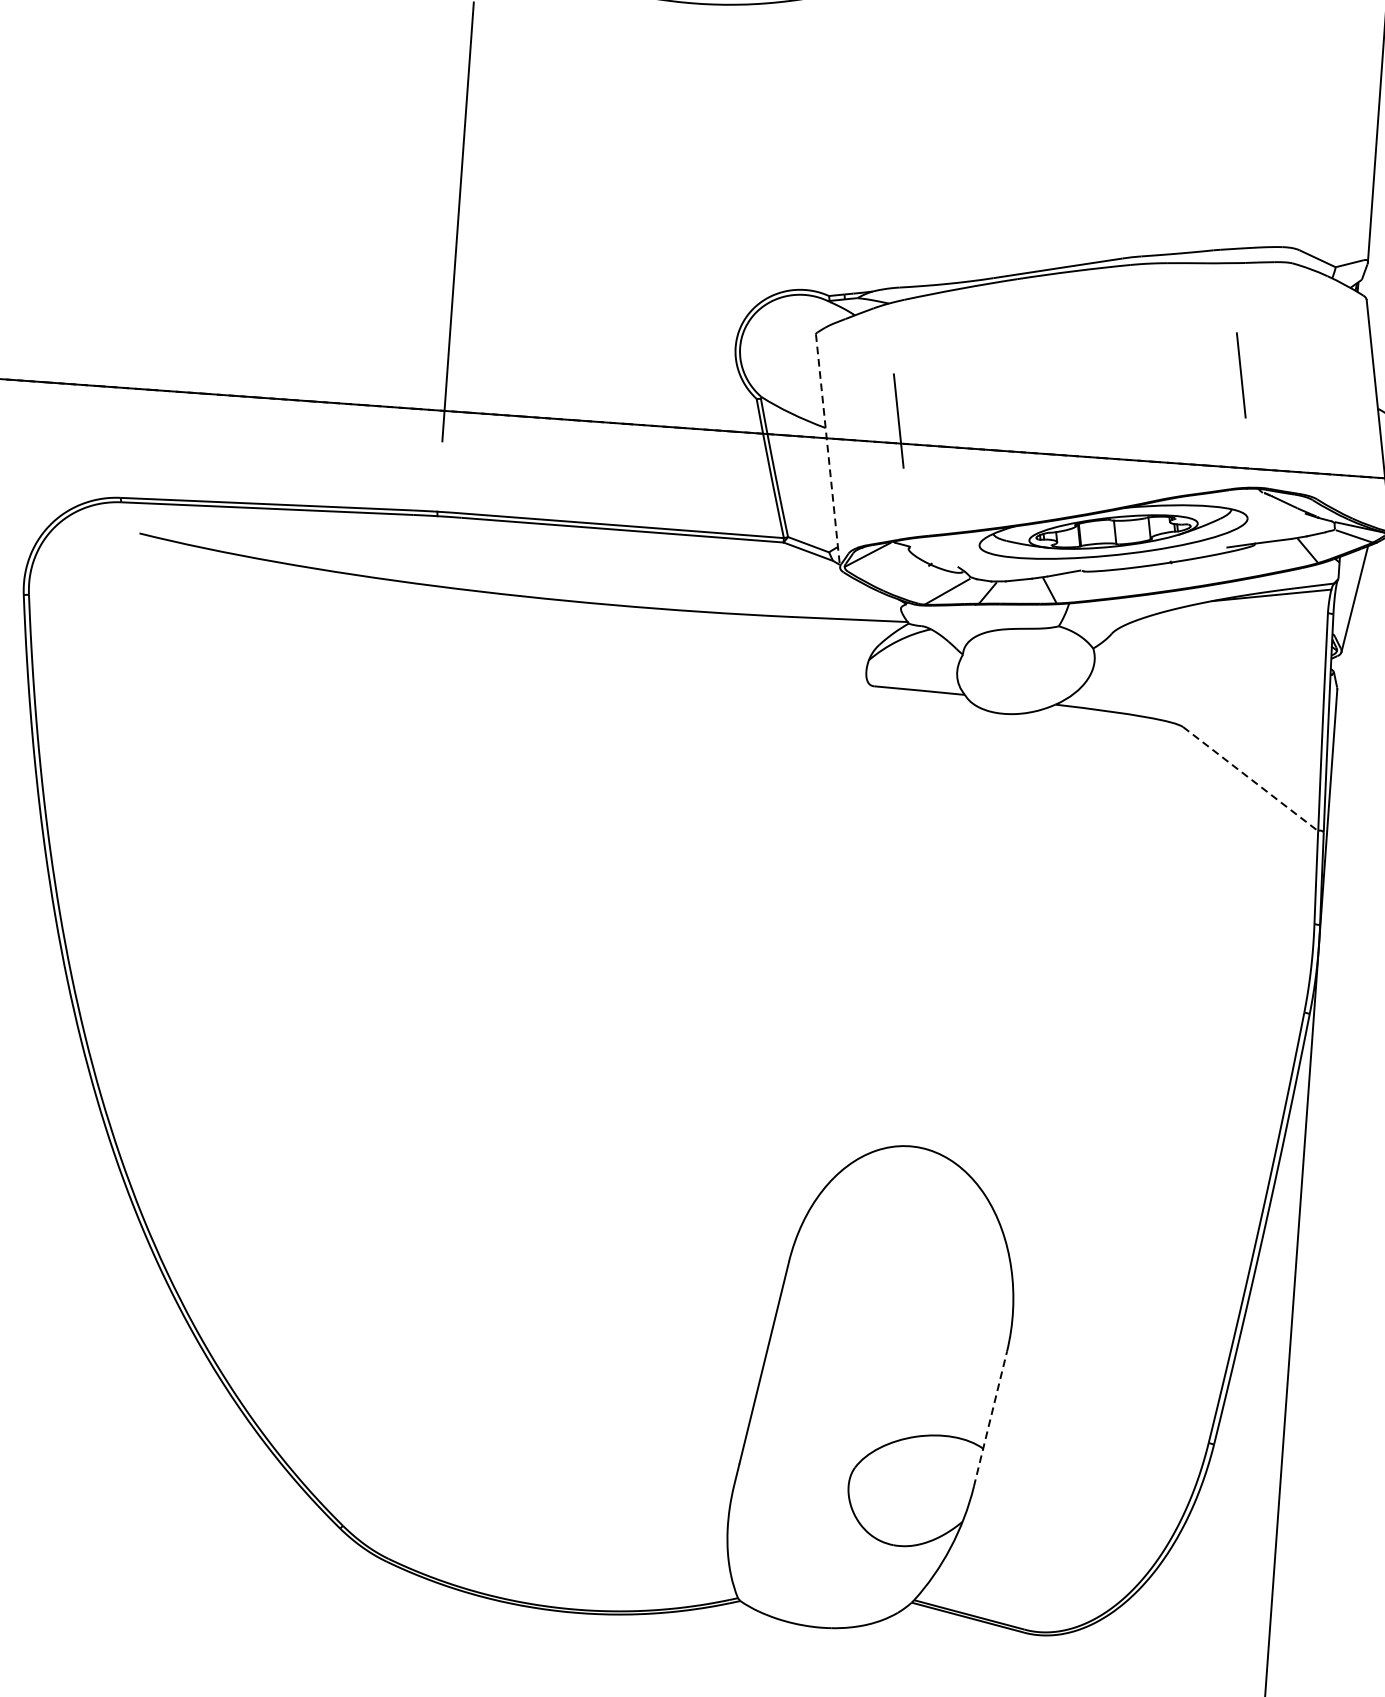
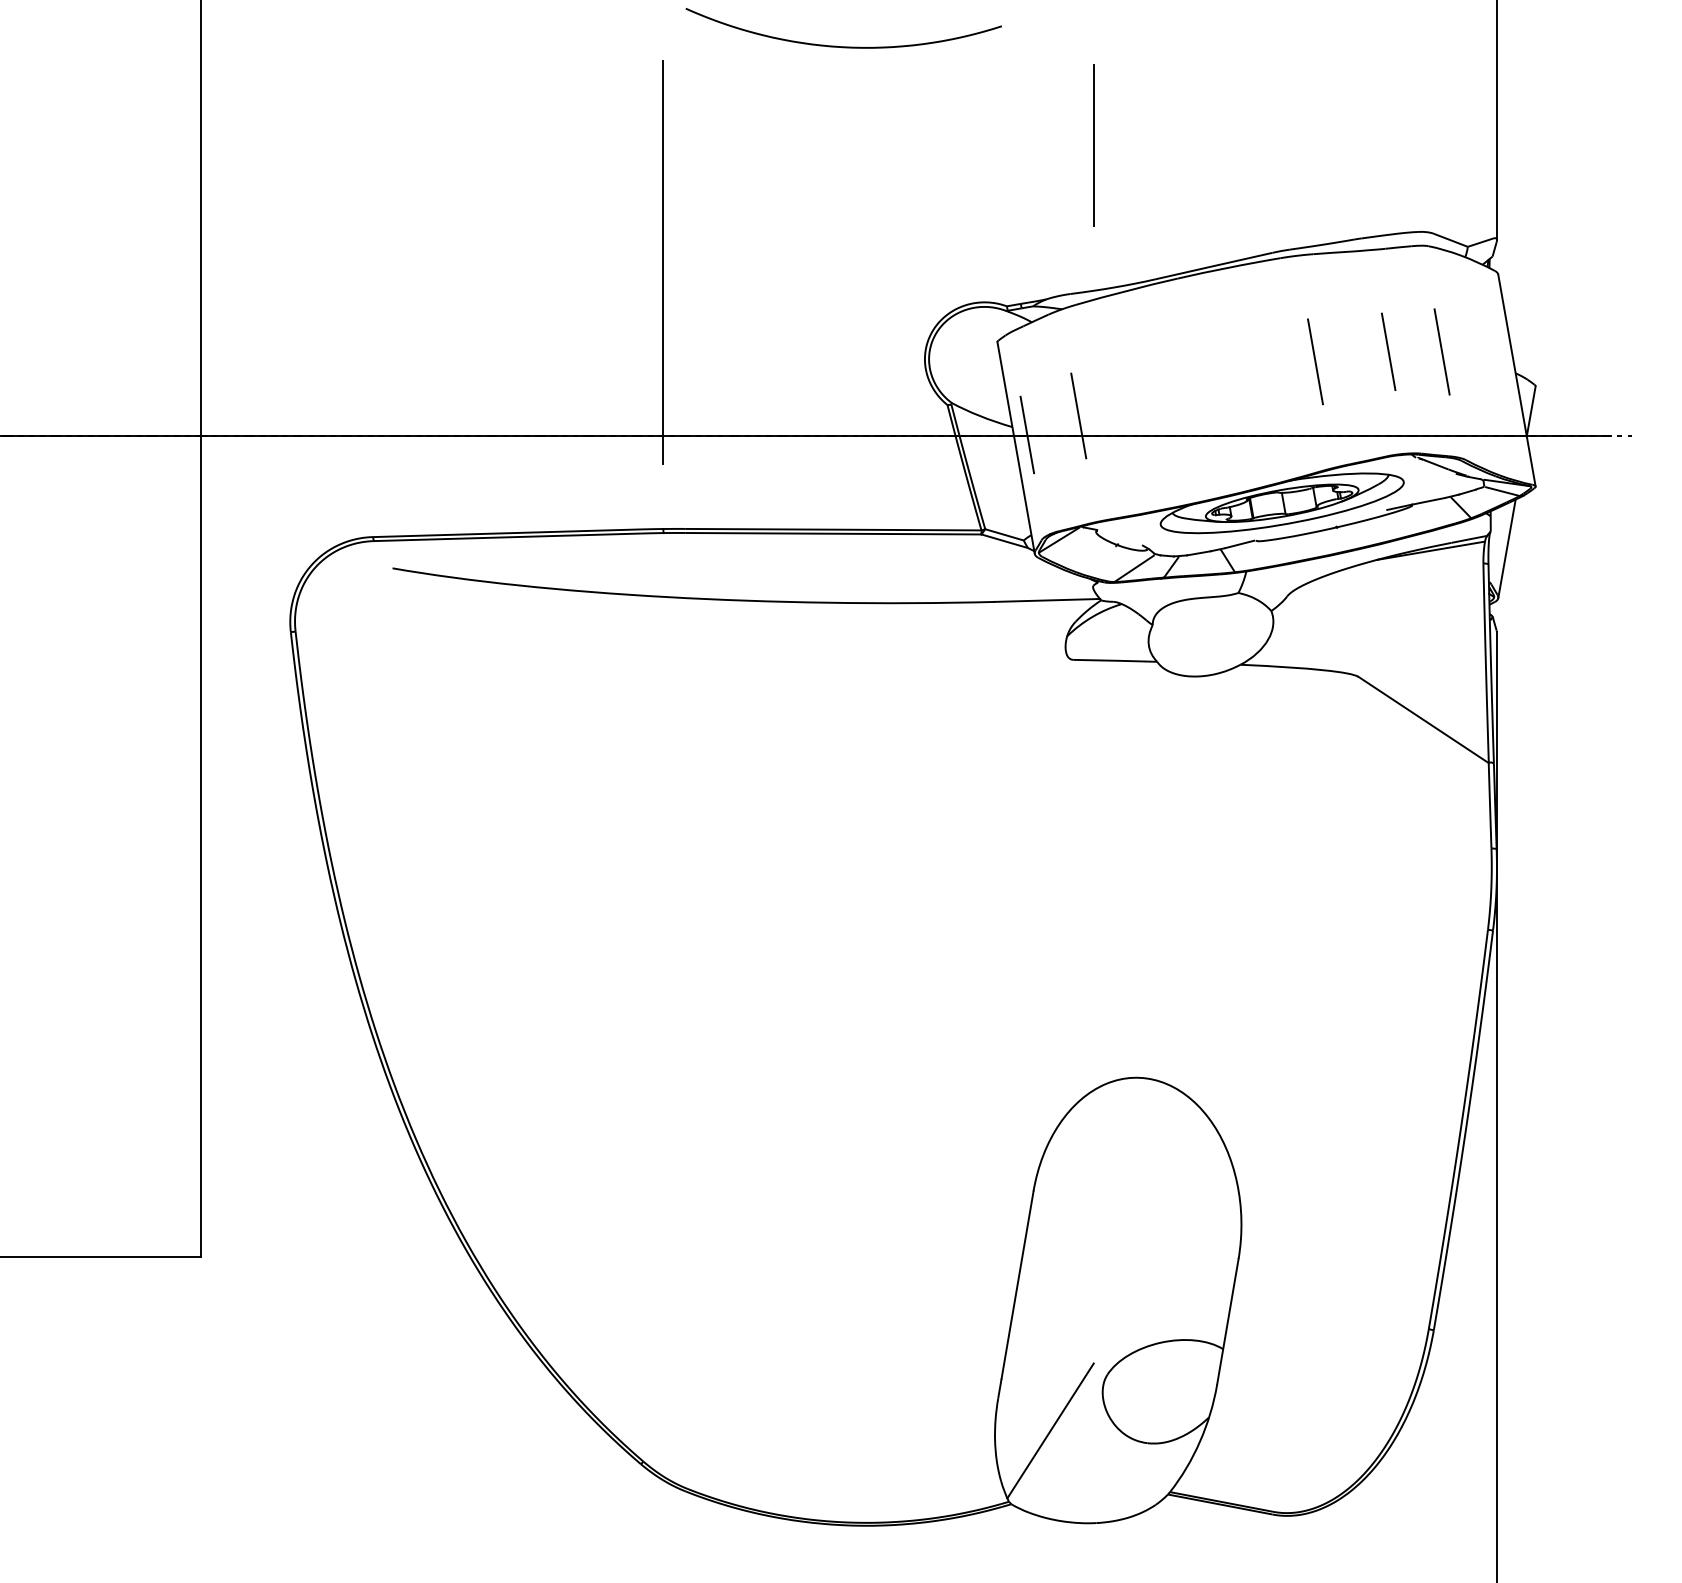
line: (935, 127) -> (1093, 145), added
line: (1298, 379) -> (1441, 351), added
line: (1160, 380) -> (1315, 361), added
line: (841, 437) -> (1027, 434), added
line: (828, 451) -> (1016, 448), dashed -> solid
line: (1251, 779) -> (1424, 720), dashed -> solid
line: (990, 1418) -> (1227, 1321), dashed -> solid
line: (788, 1523) -> (1050, 1430), added

